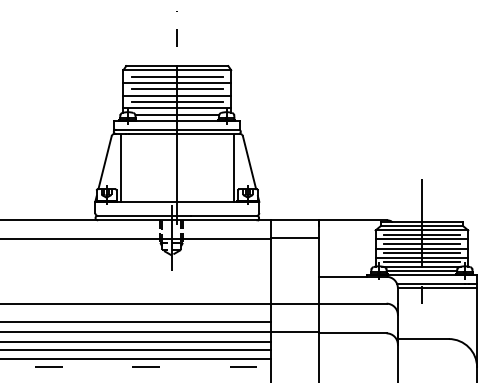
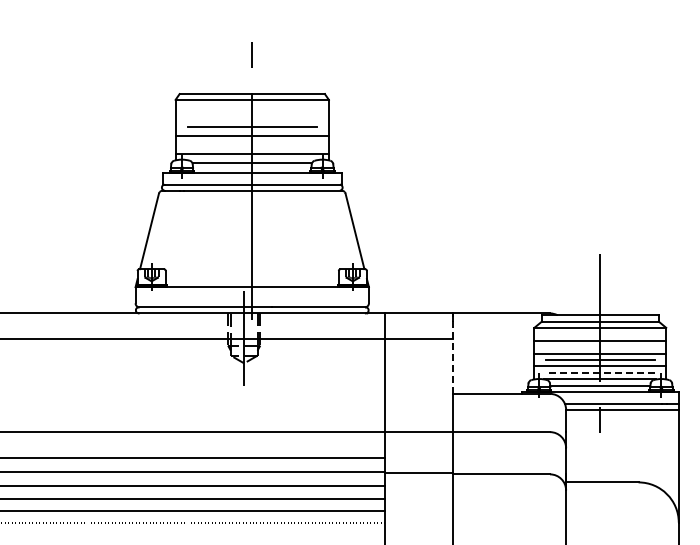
line: (176, 76) -> (251, 108), removed
line: (176, 83) -> (251, 118), removed
line: (176, 102) -> (251, 145), removed
line: (120, 168) -> (171, 239), removed
line: (233, 168) -> (332, 239), removed
line: (422, 235) -> (600, 334), removed
line: (422, 244) -> (600, 347), removed
line: (318, 248) -> (453, 353), solid -> dashed
line: (421, 261) -> (599, 372), solid -> dashed

